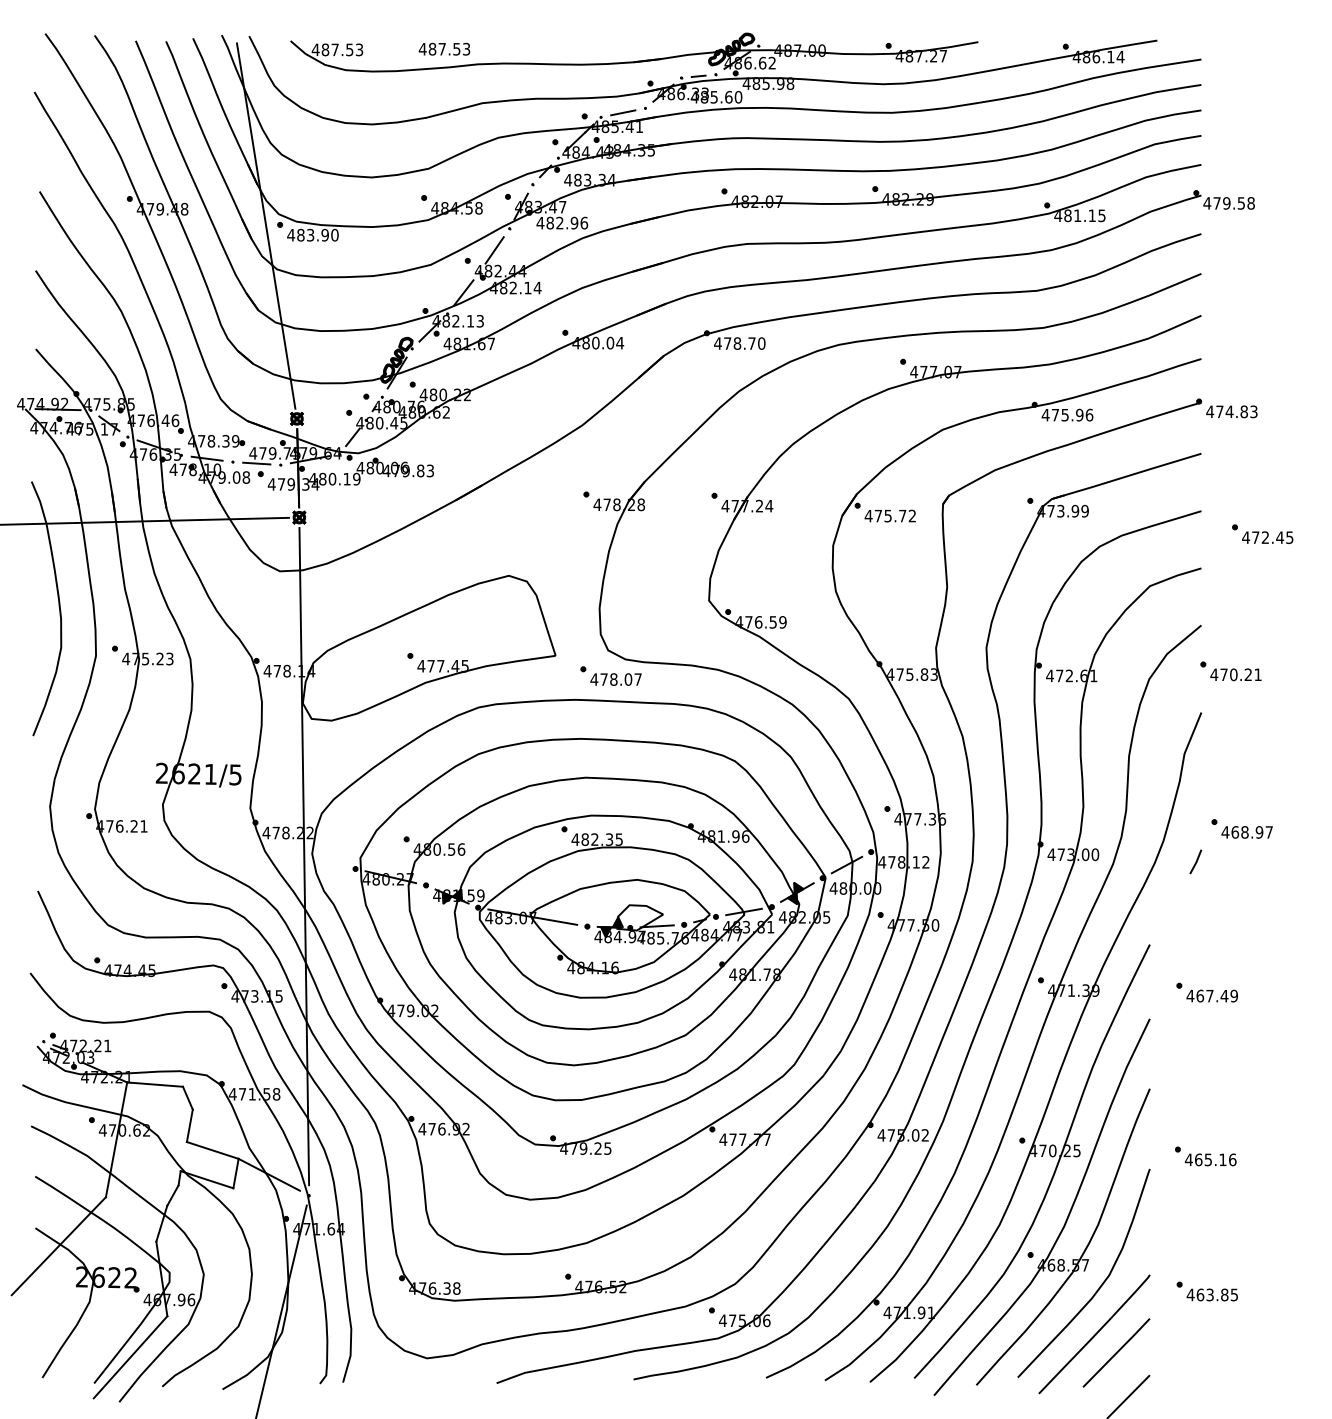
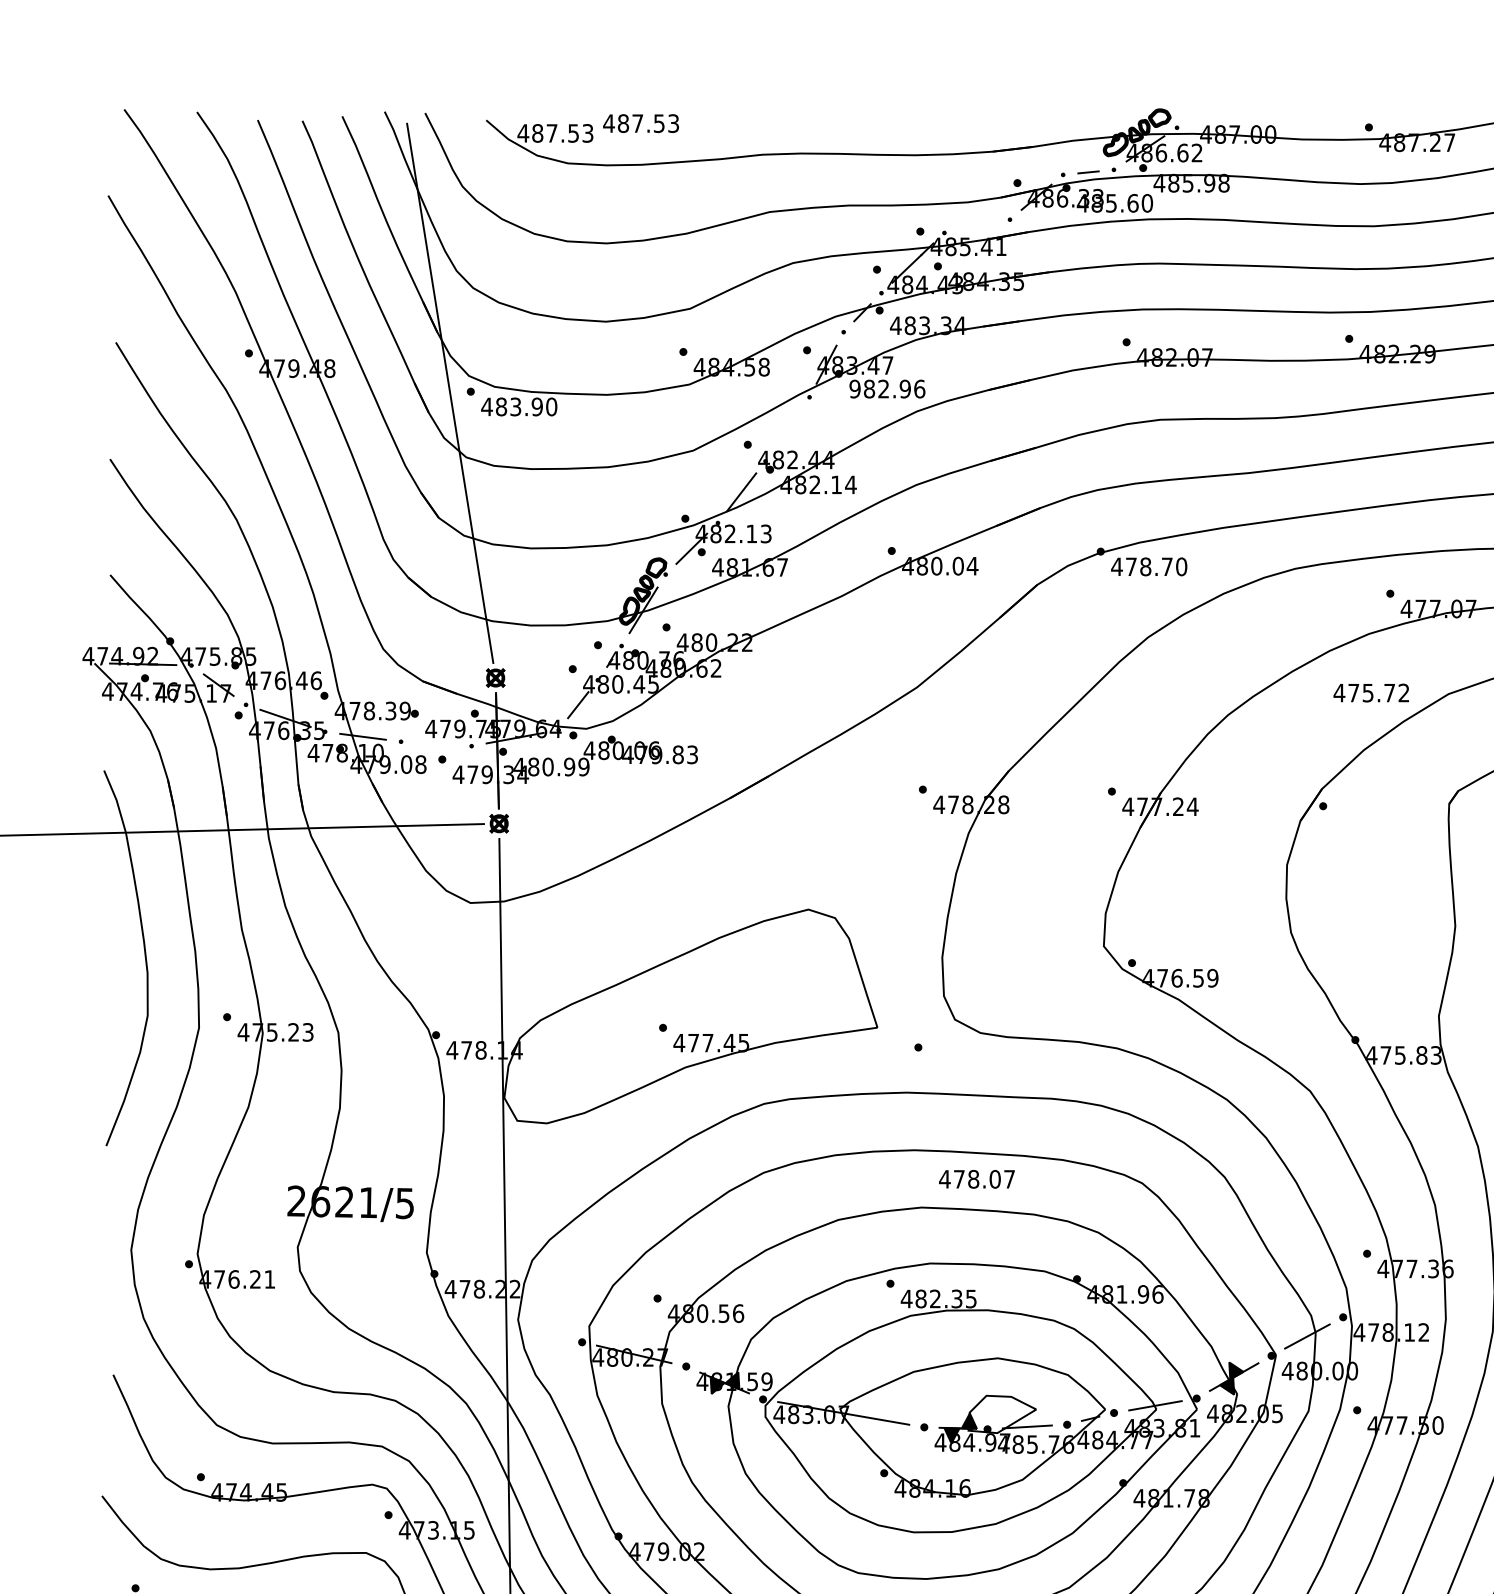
text: (444, 48) -> (641, 122), moved
line: (623, 112) -> (977, 225), removed
text: (540, 222) -> (855, 388), 482.96 -> 982.96
line: (494, 250) -> (787, 429), removed
line: (256, 463) -> (435, 743), removed
text: (346, 478) -> (568, 765), 480.19 -> 480.99
text: (889, 515) -> (1370, 692), moved
text: (615, 679) -> (976, 1179), moved

